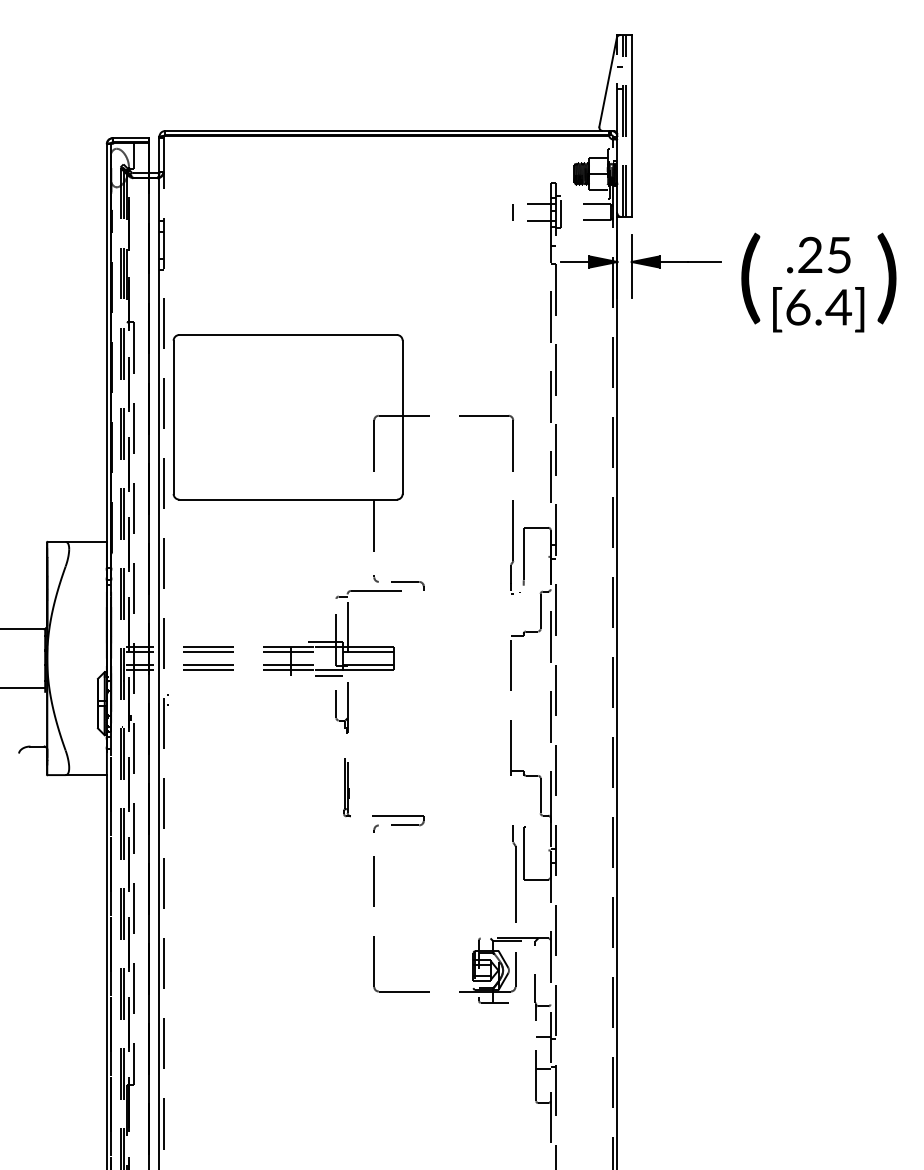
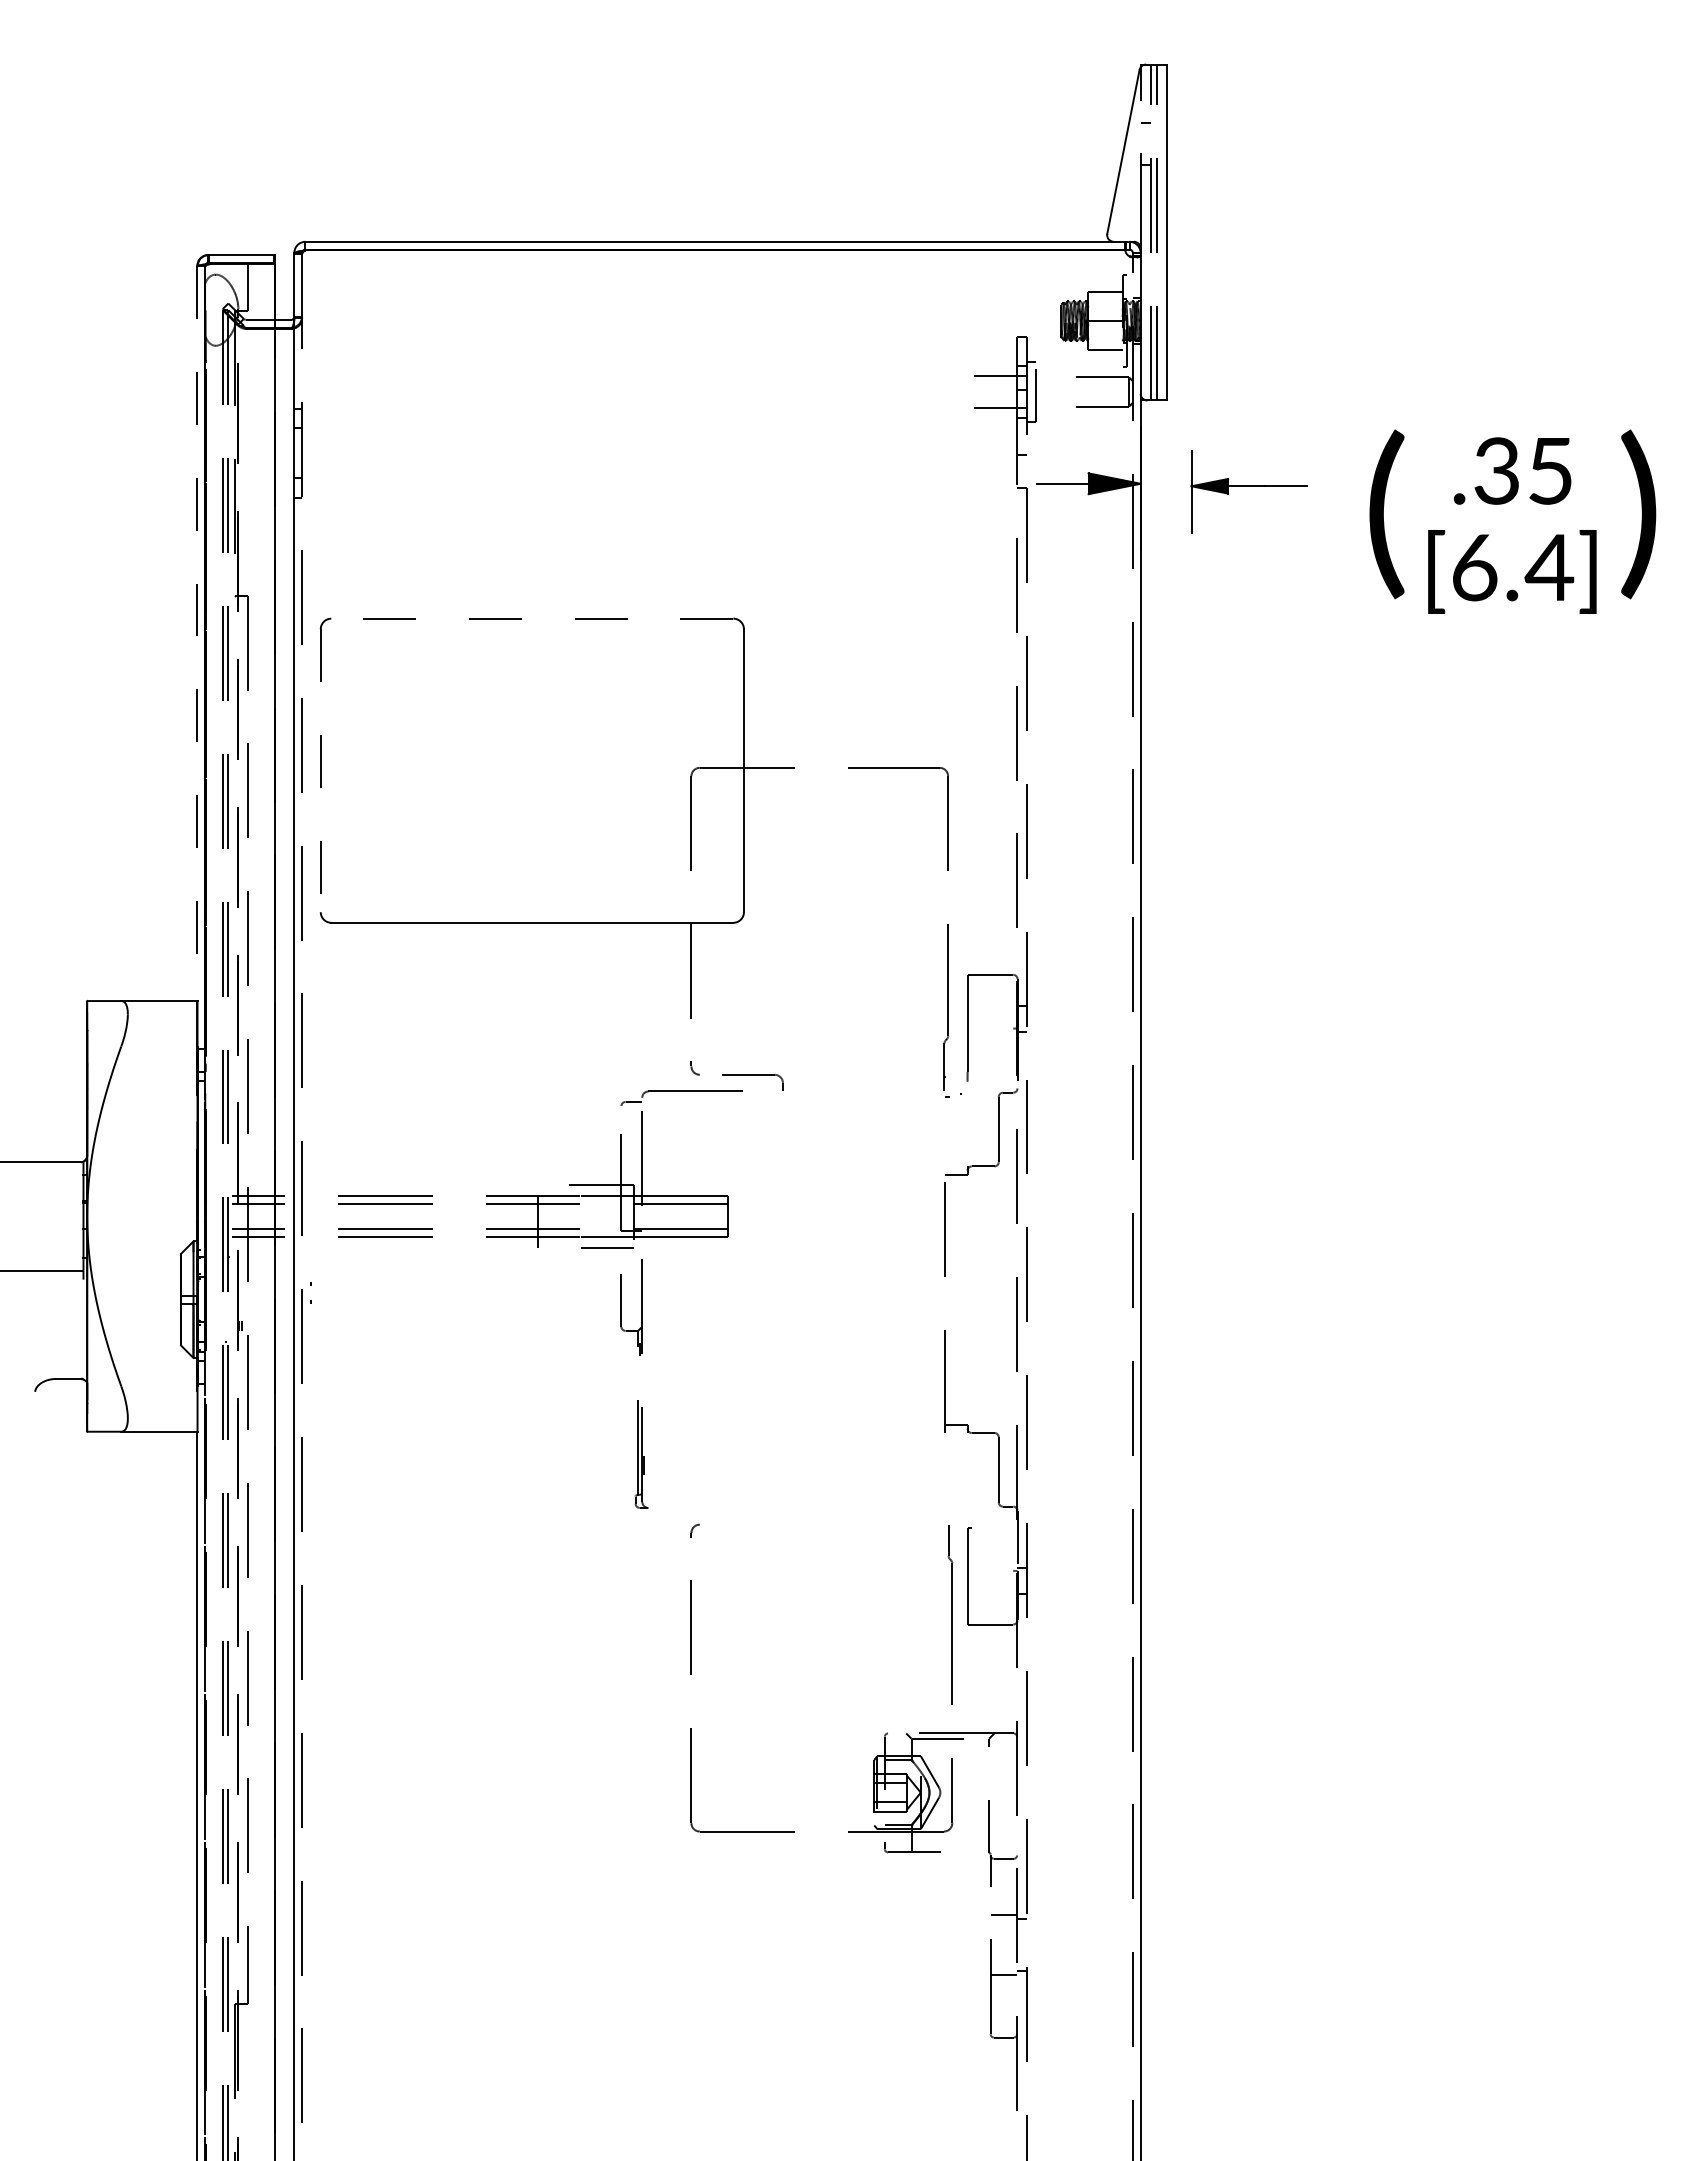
line: (512, 212) -> (946, 392), removed
text: (810, 255) -> (1497, 471), .25 -> .35
part: (675, 266) -> (1247, 492), size x0.7
line: (288, 335) -> (532, 619), solid -> dashed
line: (106, 343) -> (196, 634), solid -> dashed
line: (173, 417) -> (320, 771), solid -> dashed
part: (398, 820) -> (736, 1515), removed

